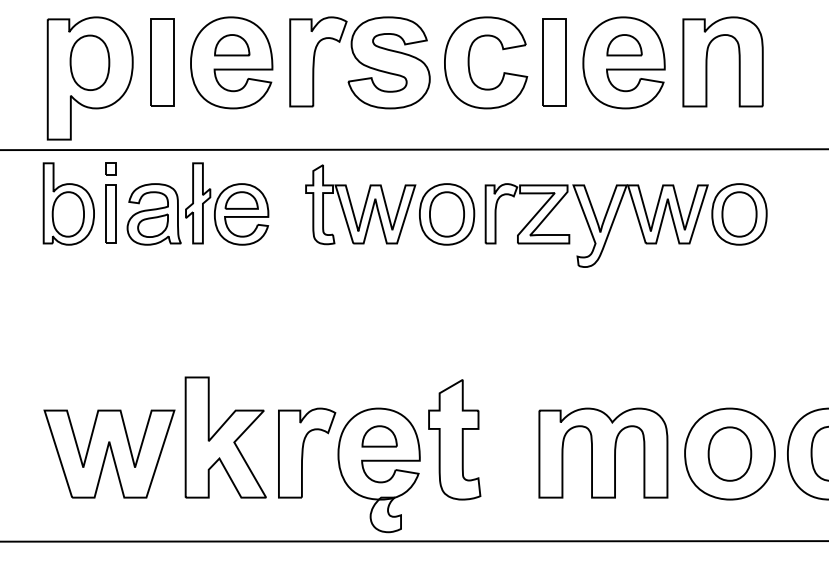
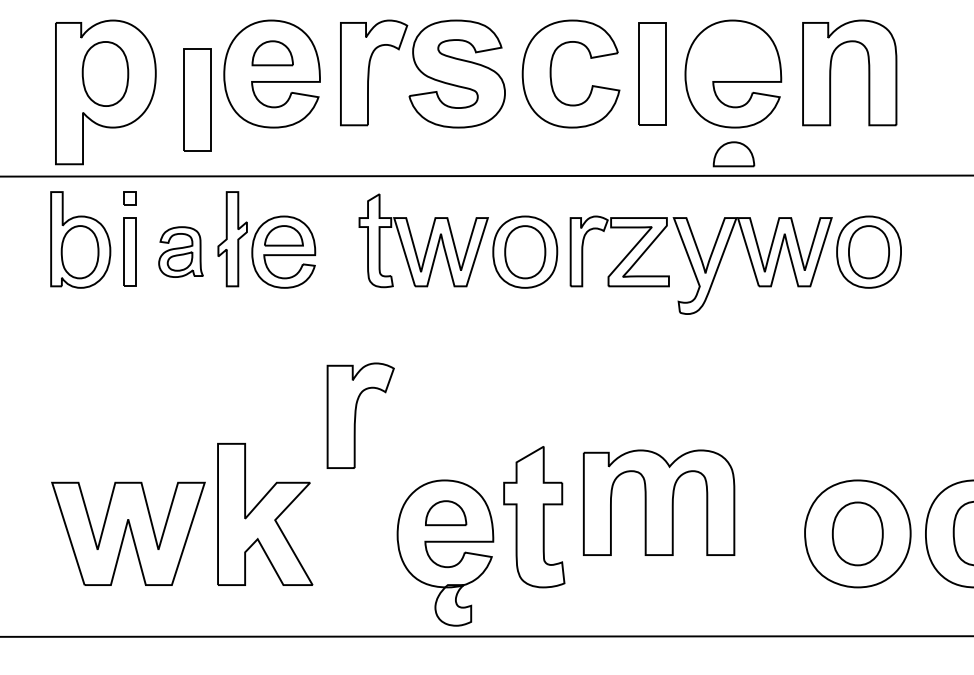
part: (624, 45) -> (733, 154), moved
part: (162, 62) -> (197, 99), moved
part: (153, 213) -> (180, 251), size x0.7
part: (306, 452) -> (360, 415), moved
part: (603, 452) -> (659, 502), moved

